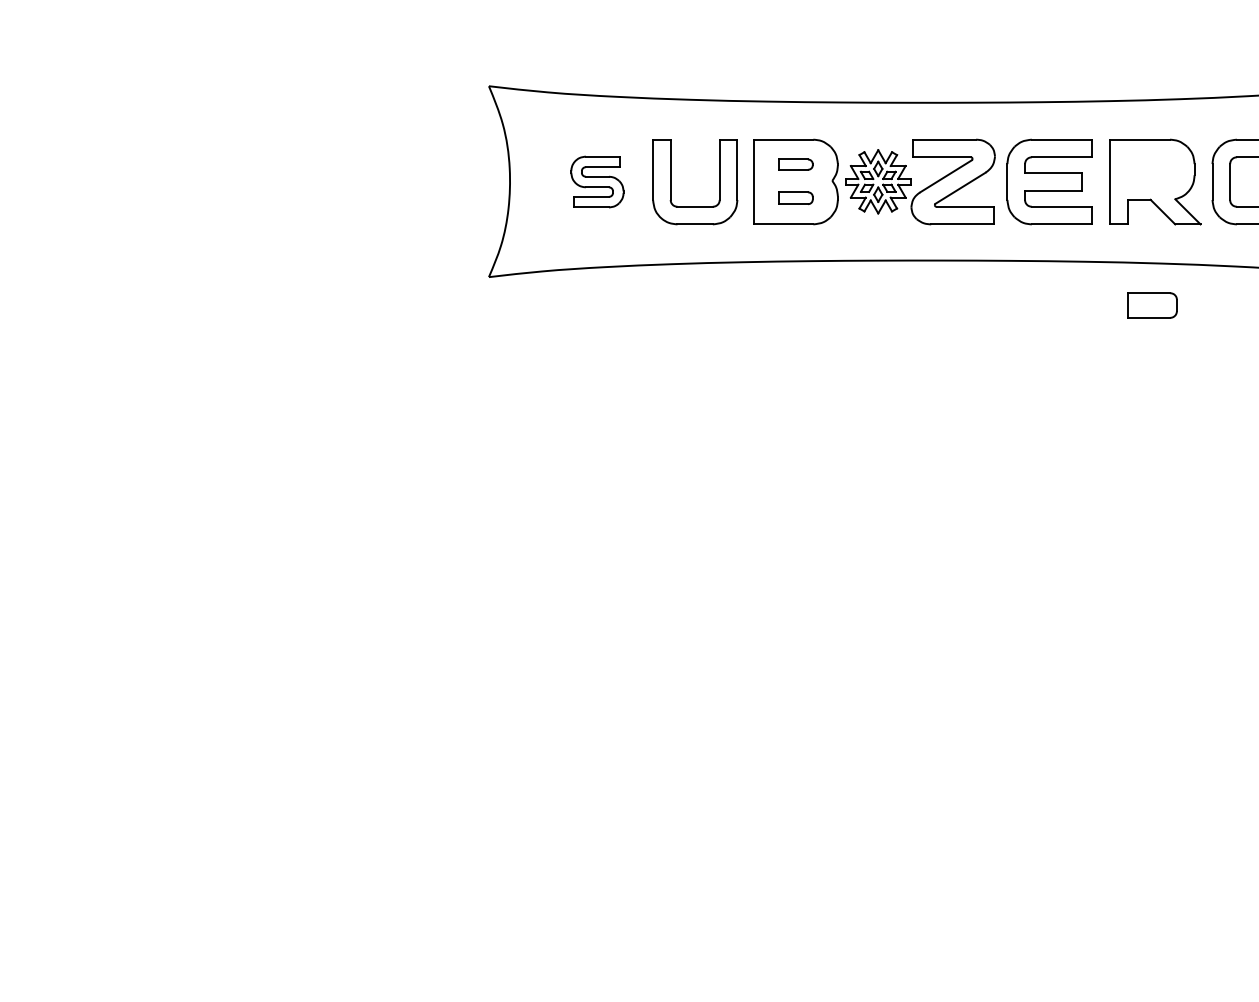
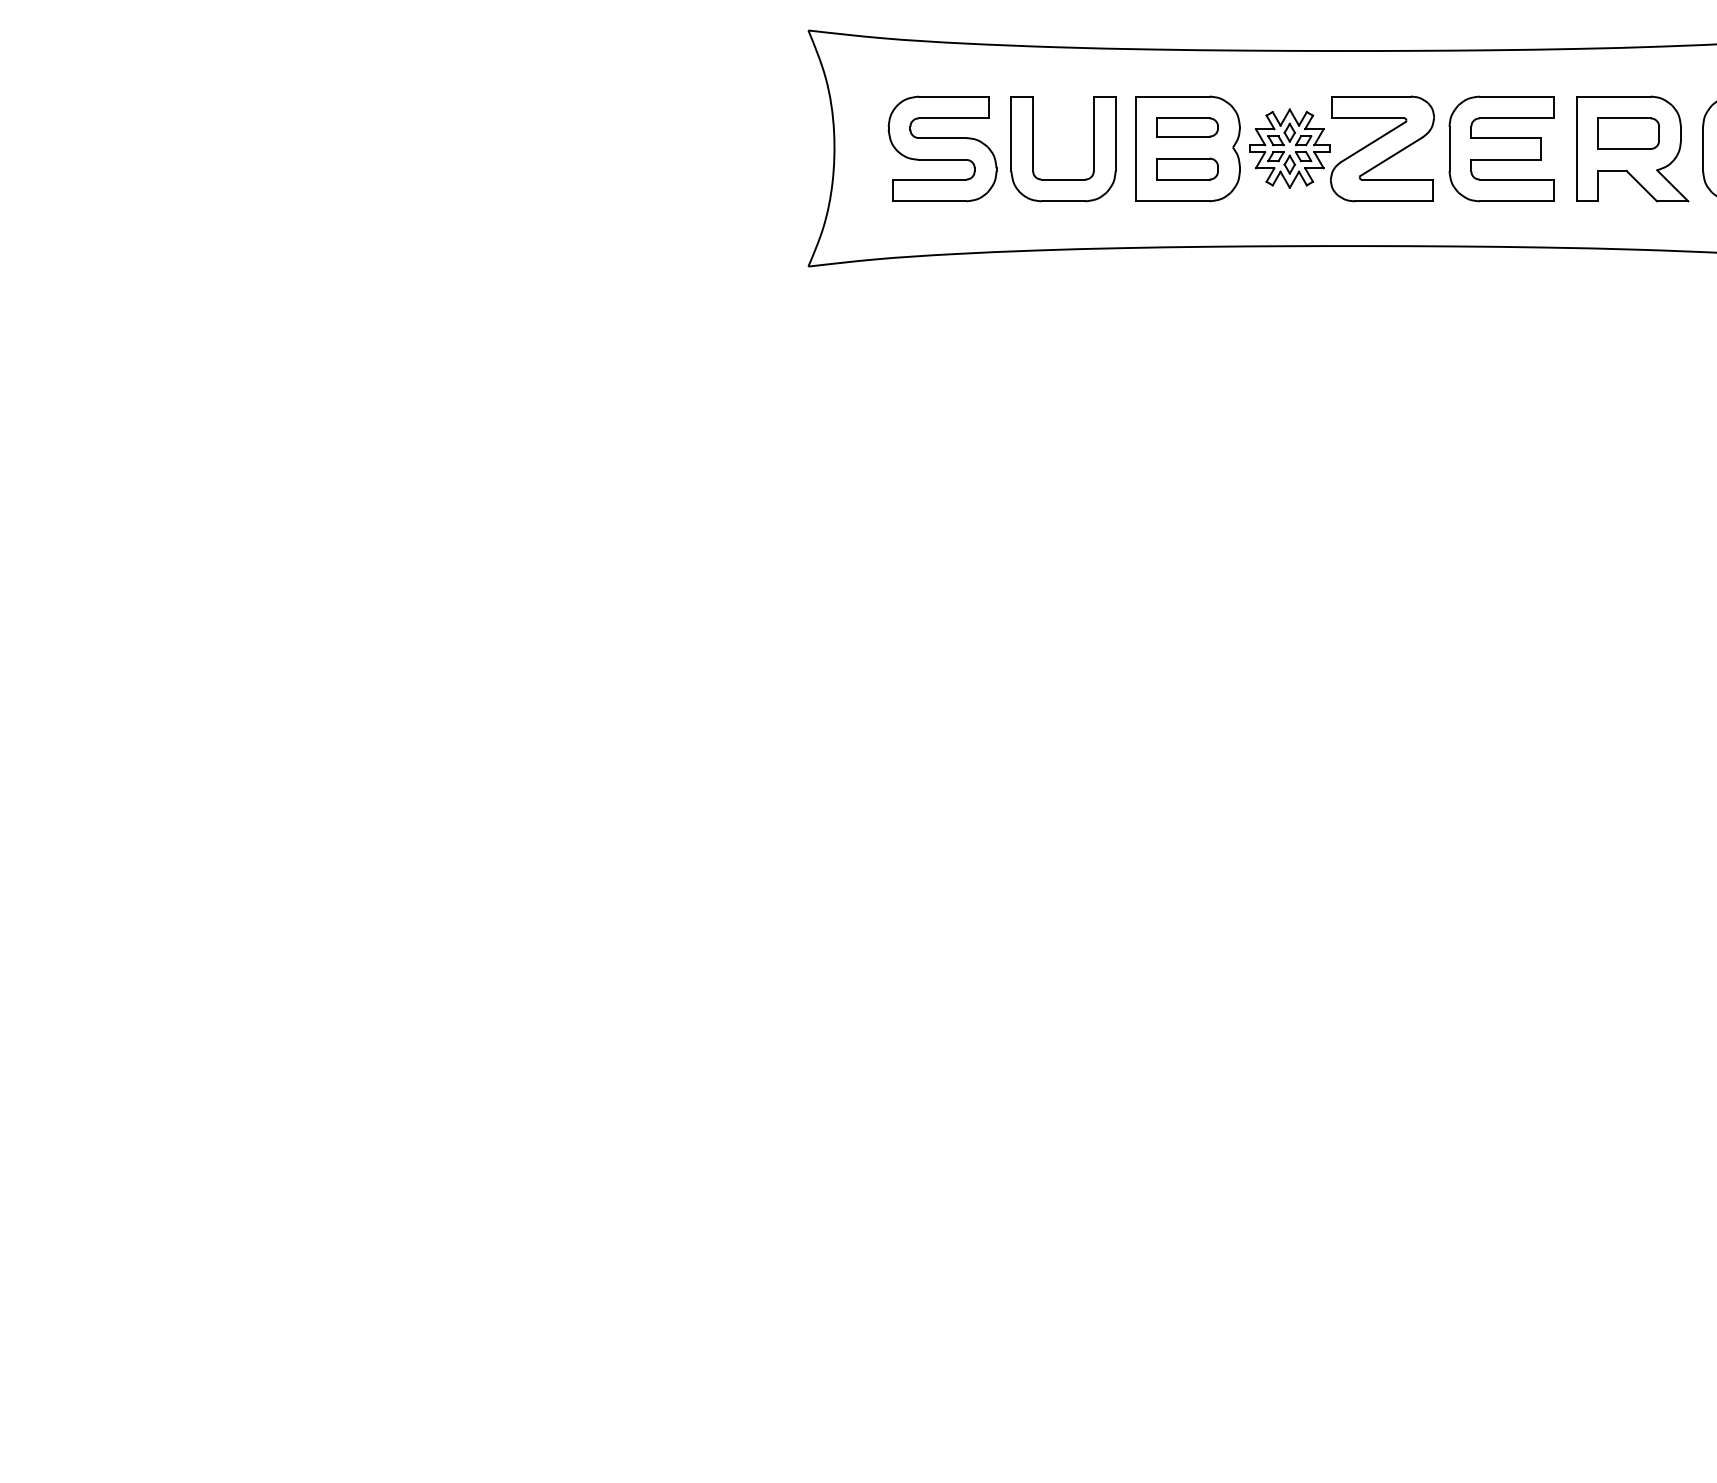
part: (795, 164) -> (1187, 127), size x1.43
part: (597, 181) -> (942, 148), size x1.67
part: (795, 197) -> (1187, 168), size x1.43
part: (1152, 305) -> (1628, 133), moved

